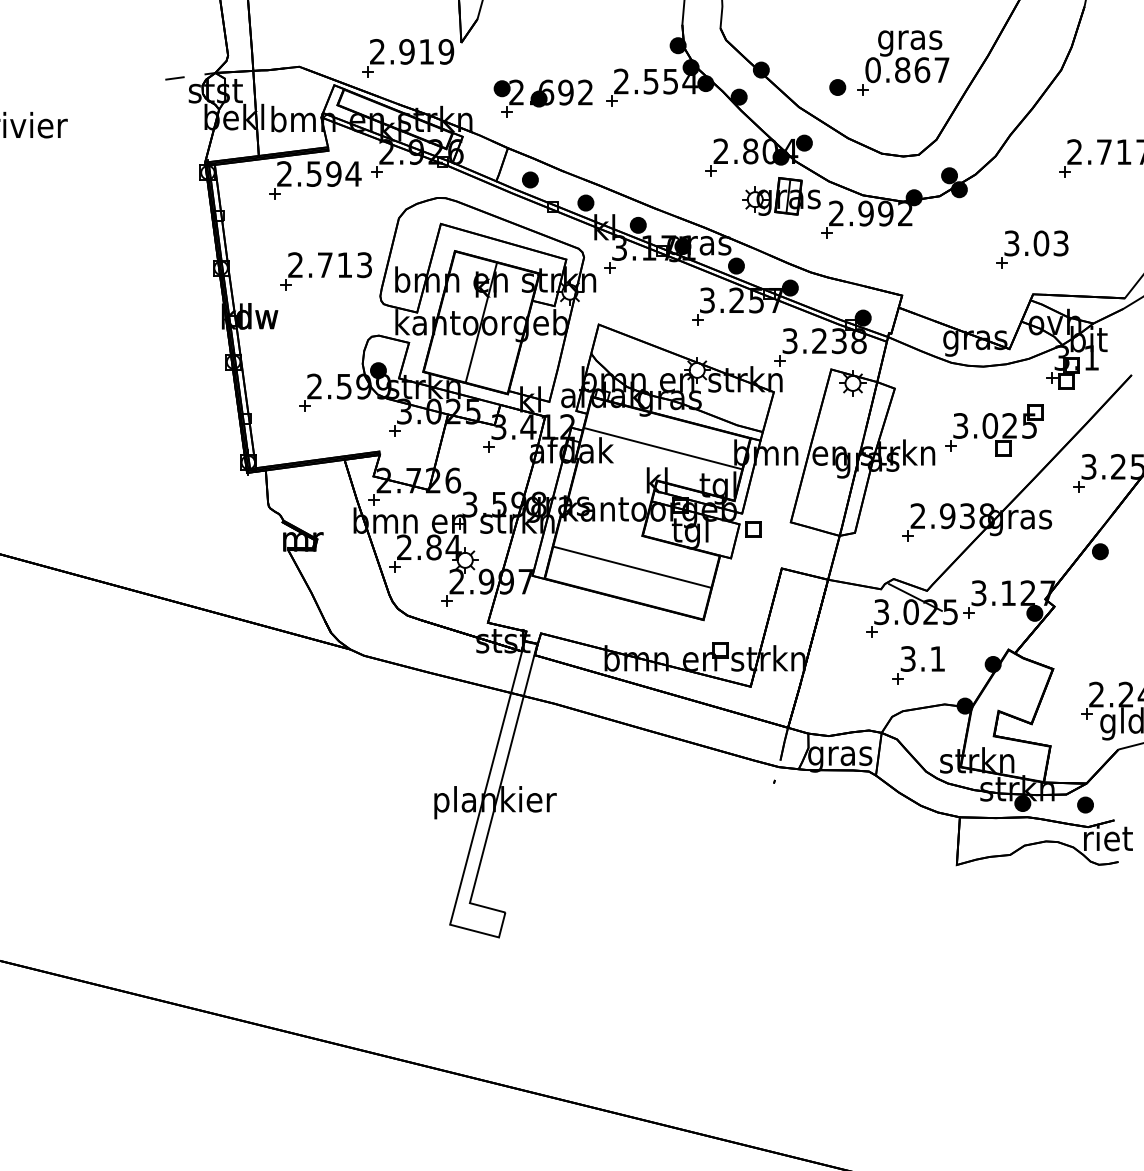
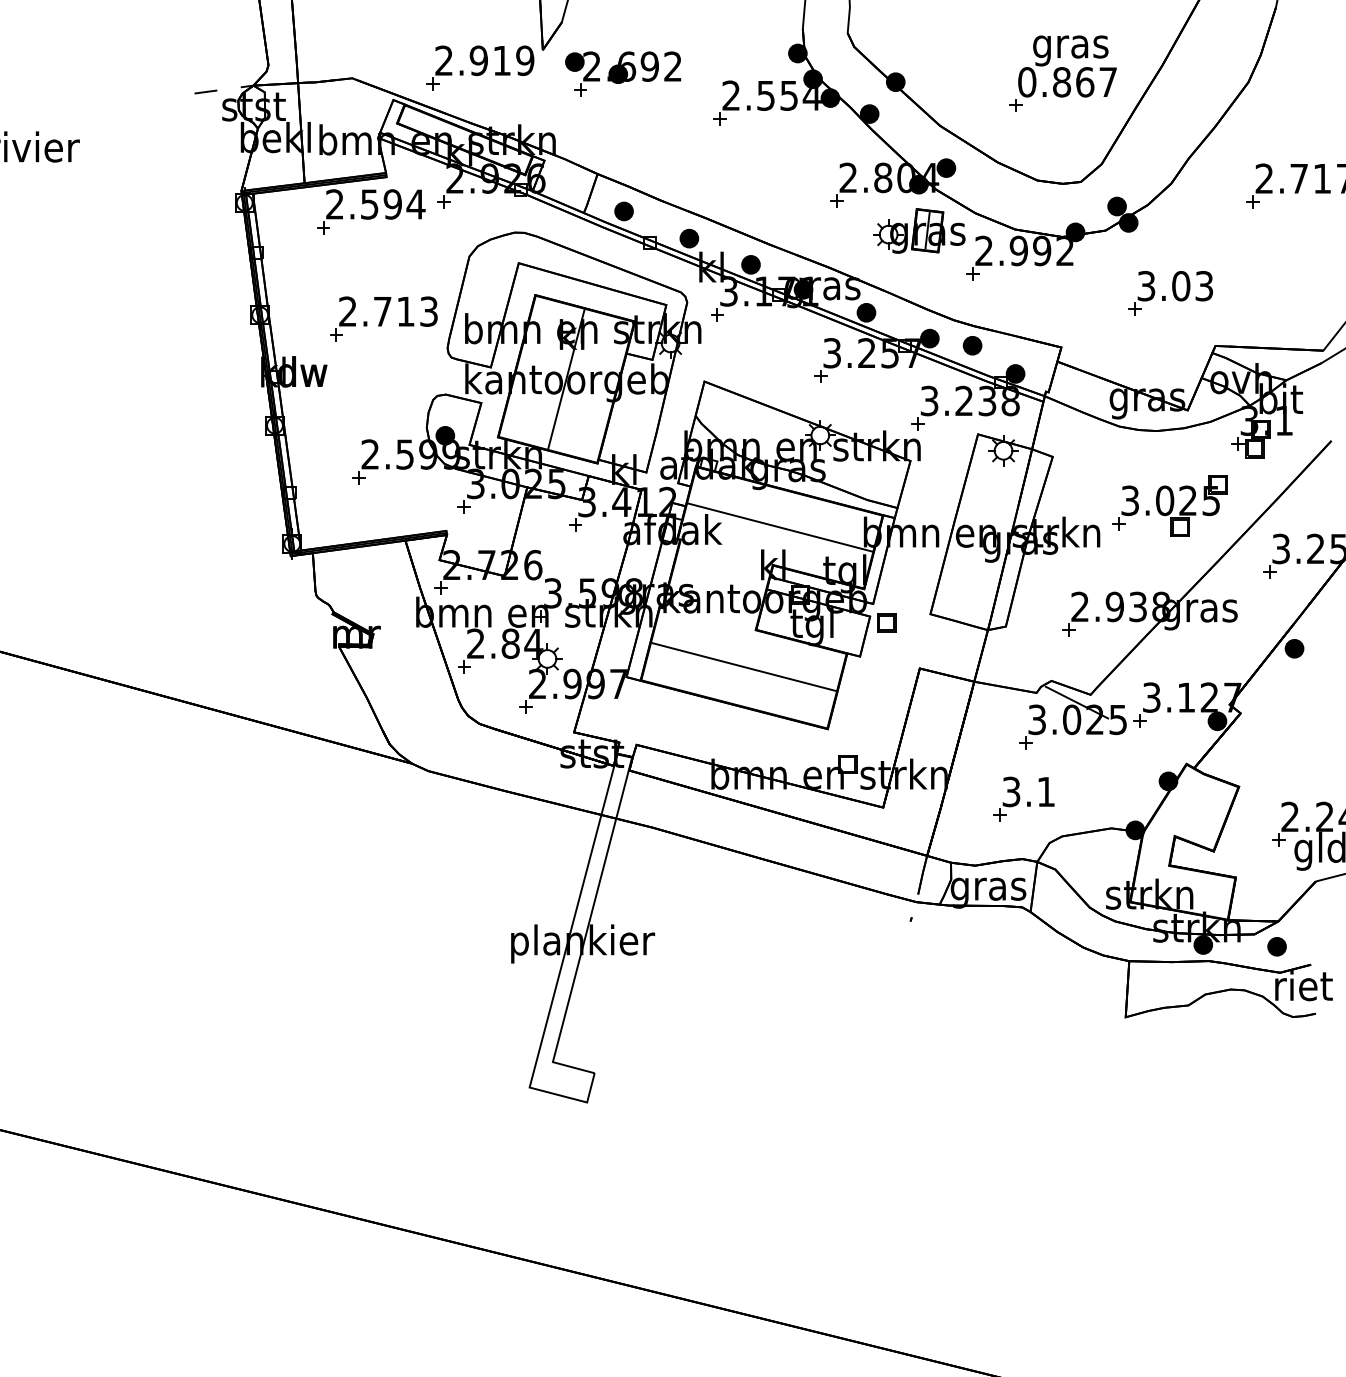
part: (837, 87) -> (972, 345), moved
part: (543, 98) -> (623, 73), moved
part: (1032, 249) -> (1170, 293), moved
part: (918, 664) -> (1023, 798), moved

